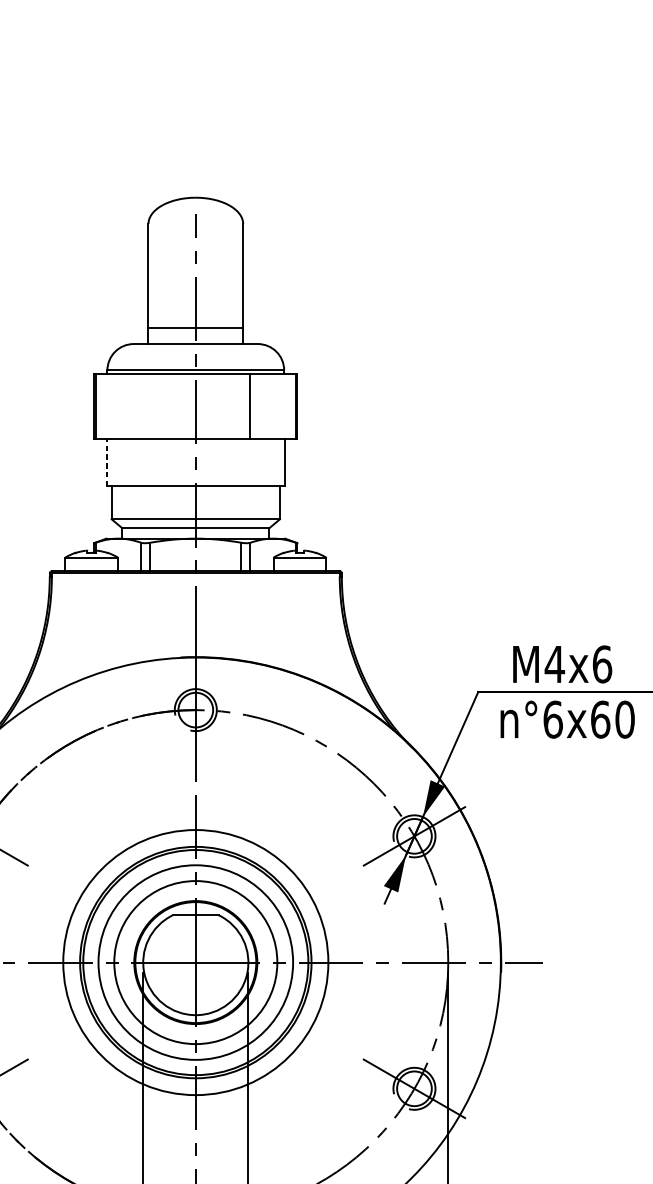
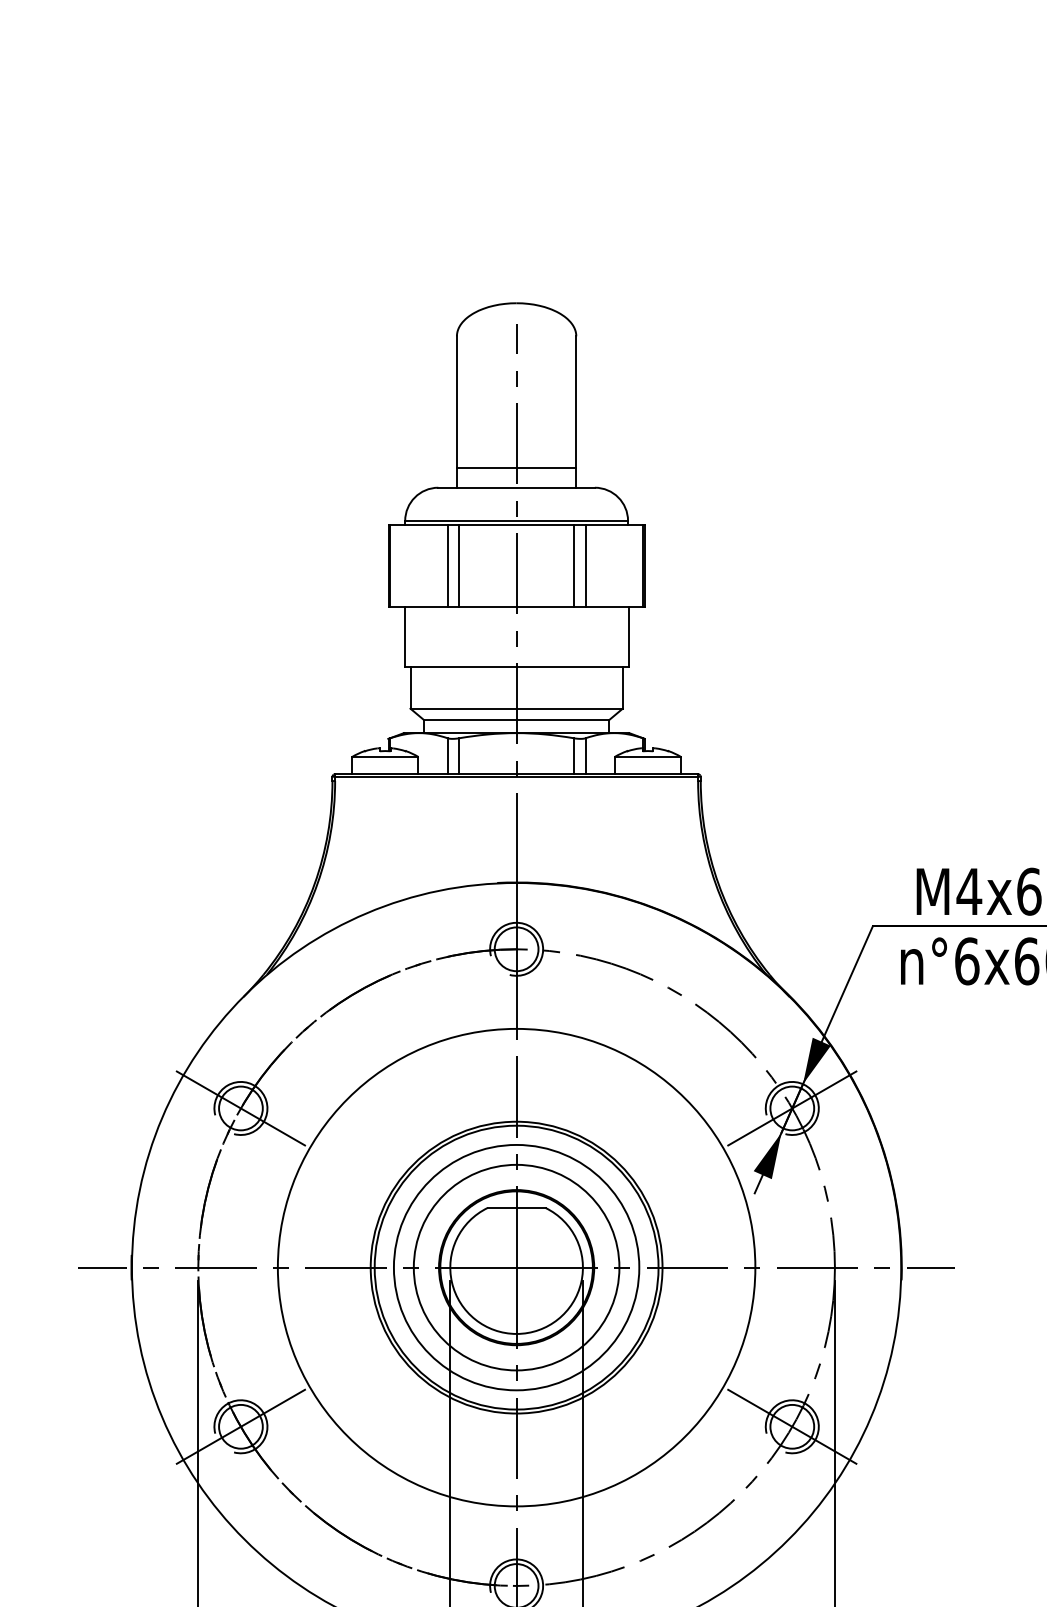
line: (141, 405) -> (447, 565), added
line: (150, 405) -> (459, 565), added
line: (241, 405) -> (574, 565), added
line: (106, 462) -> (404, 636), dashed -> solid
circle: (195, 962) -> (516, 1267), size x1.43

